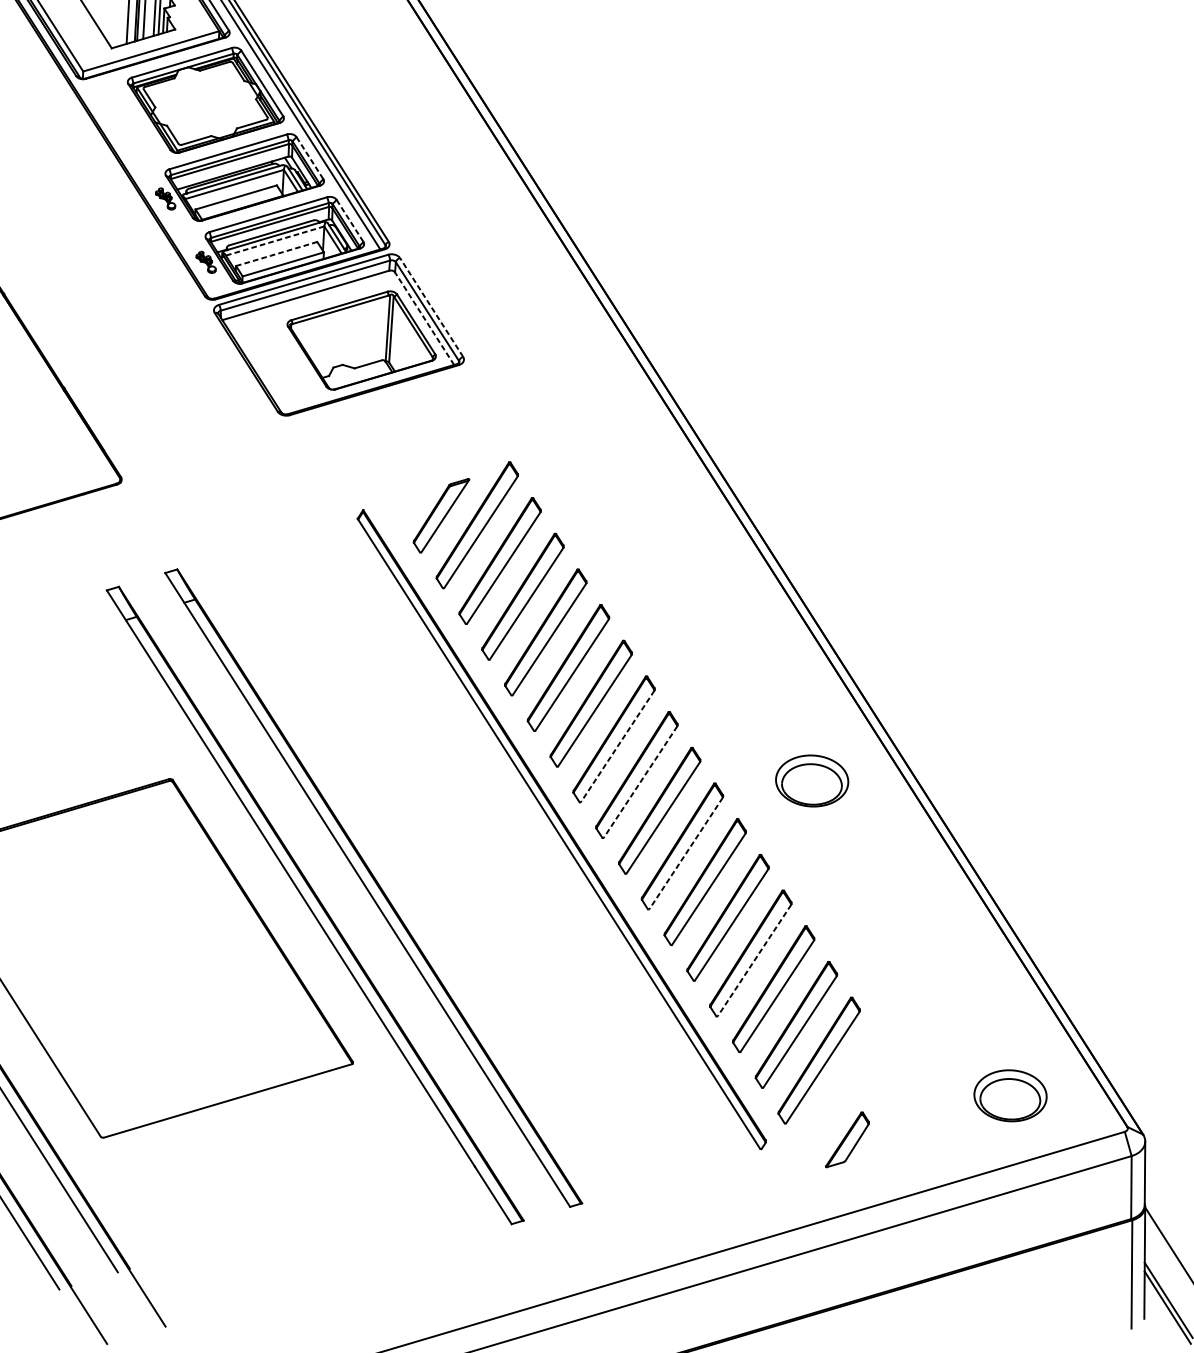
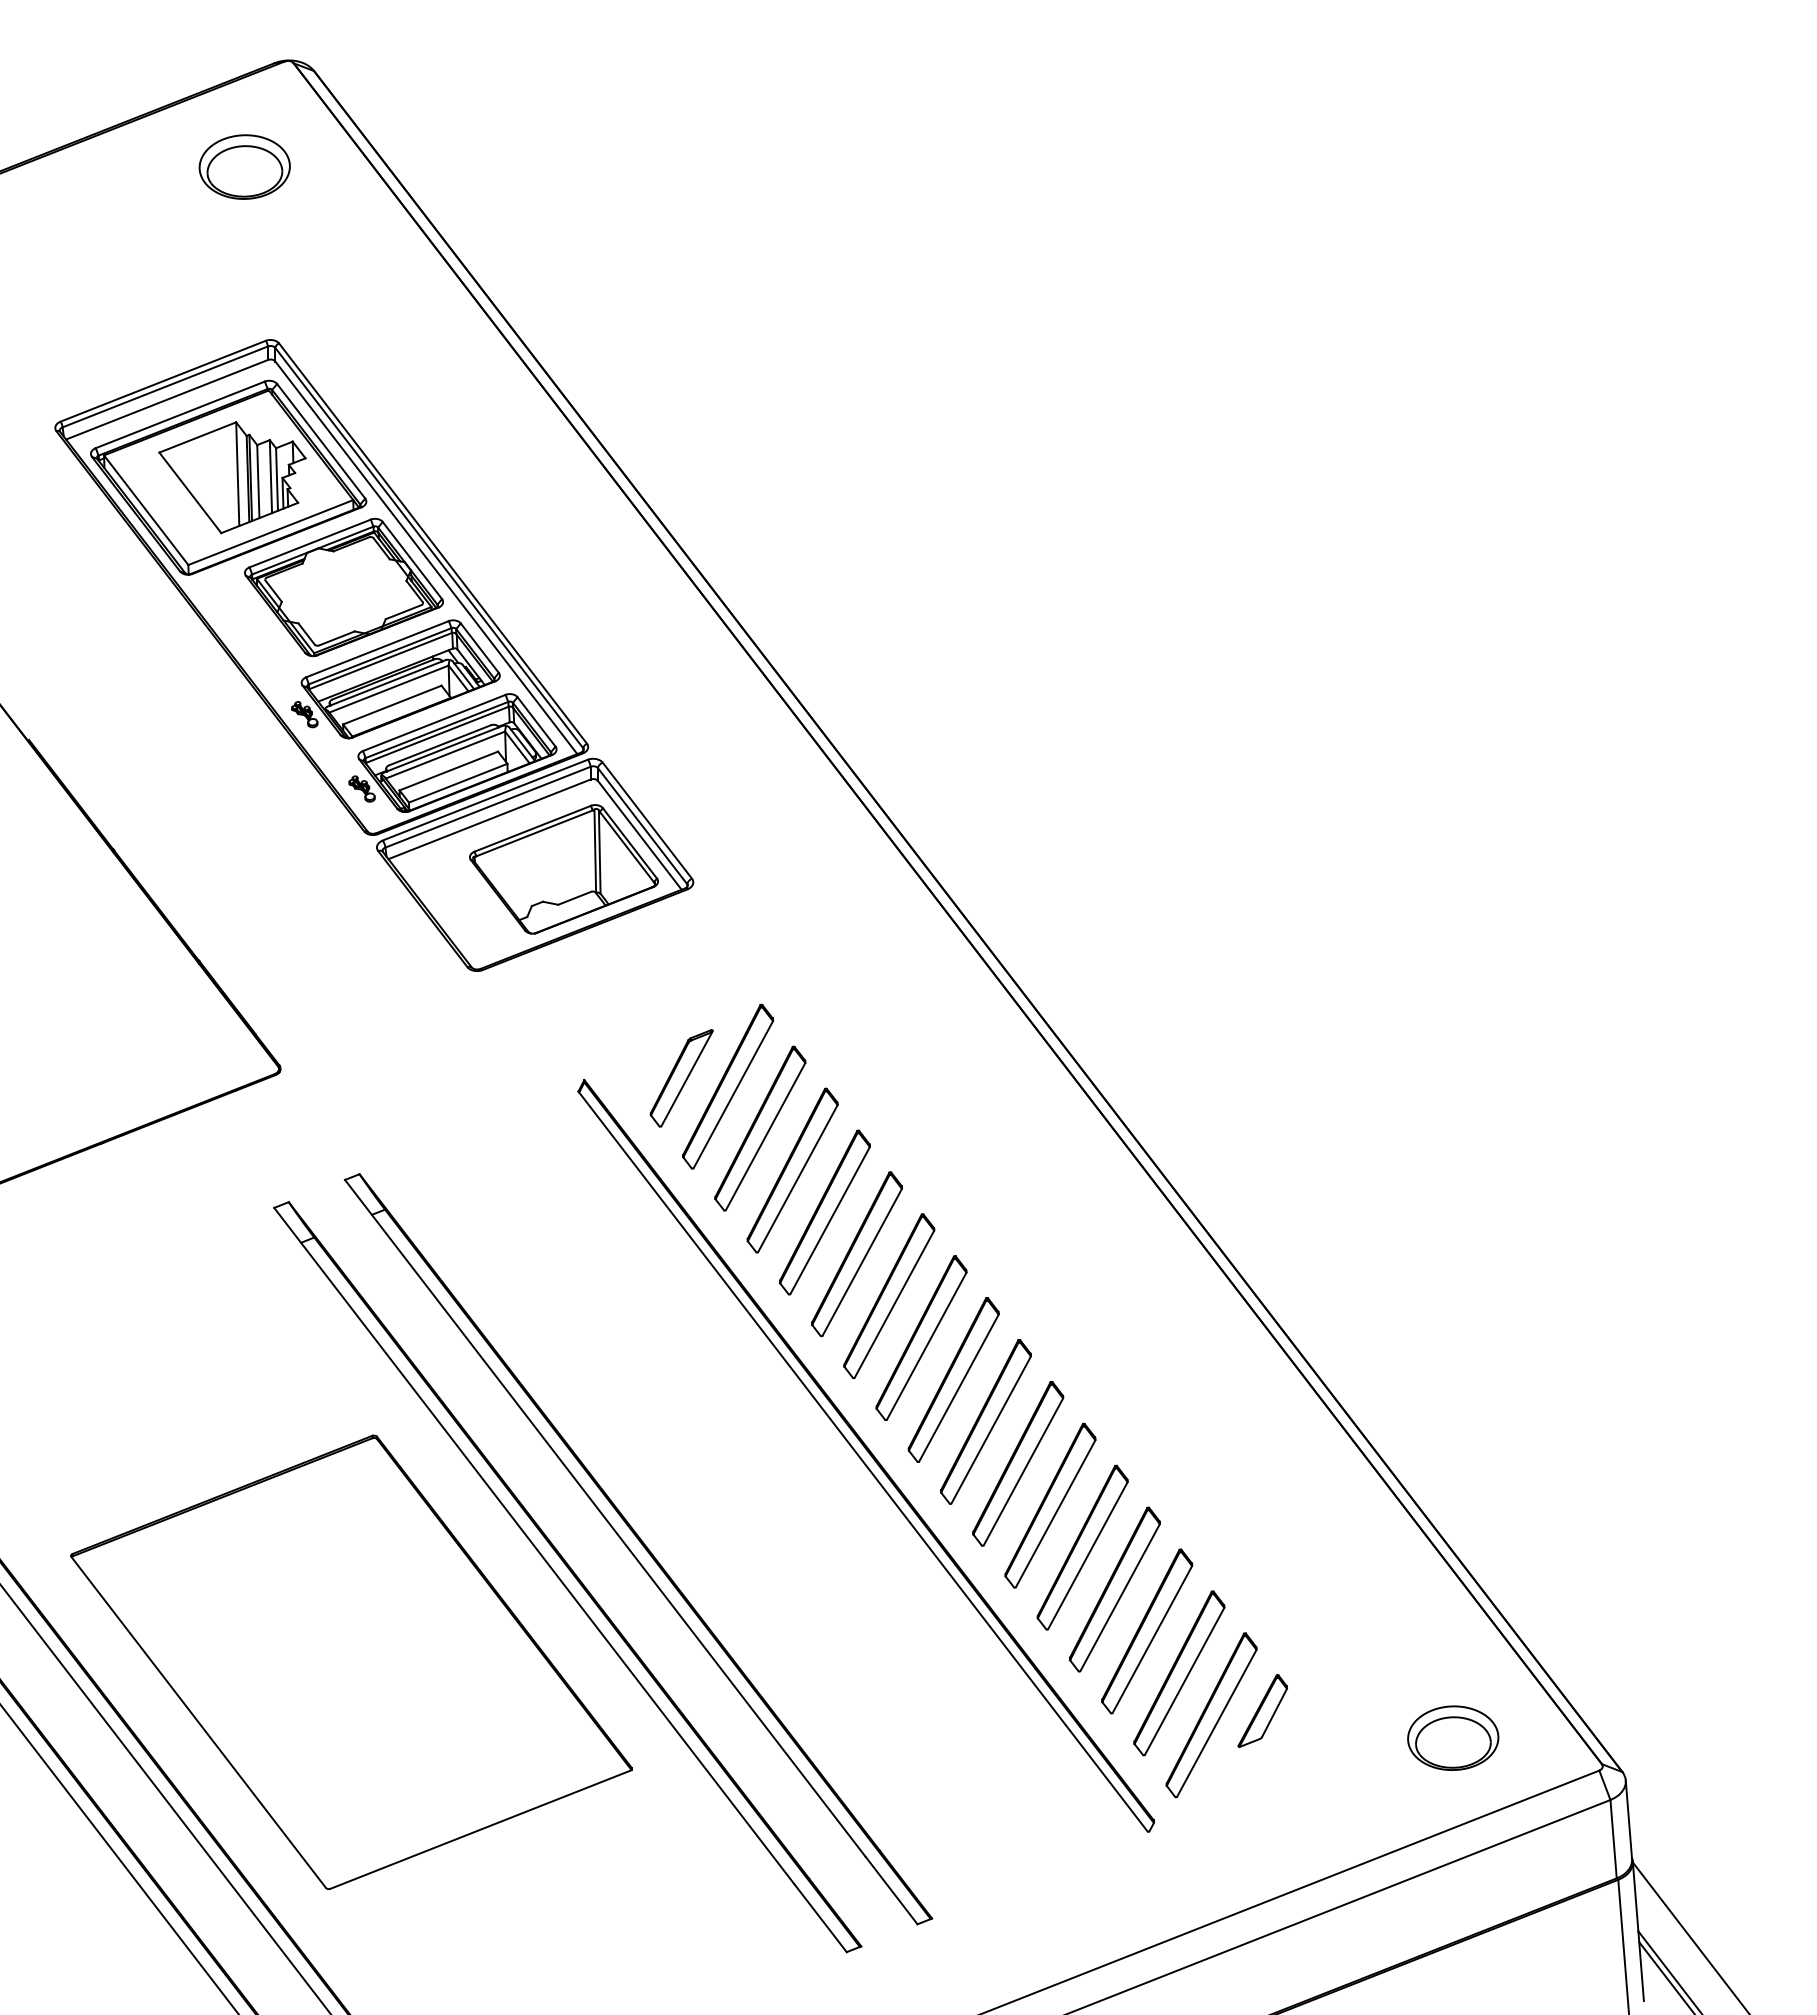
line: (310, 158) -> (480, 648), dashed -> solid
line: (350, 221) -> (536, 722), dashed -> solid
line: (274, 241) -> (444, 755), dashed -> solid
line: (276, 254) -> (448, 771), dashed -> solid
line: (431, 307) -> (647, 820), dashed -> solid
line: (424, 318) -> (639, 835), dashed -> solid
line: (617, 746) -> (926, 1346), dashed -> solid
part: (812, 780) -> (1172, 1367), removed
line: (640, 782) -> (958, 1388), dashed -> solid
line: (686, 853) -> (1023, 1472), dashed -> solid
line: (754, 961) -> (1119, 1598), dashed -> solid
part: (847, 1139) -> (1262, 1710), moved

